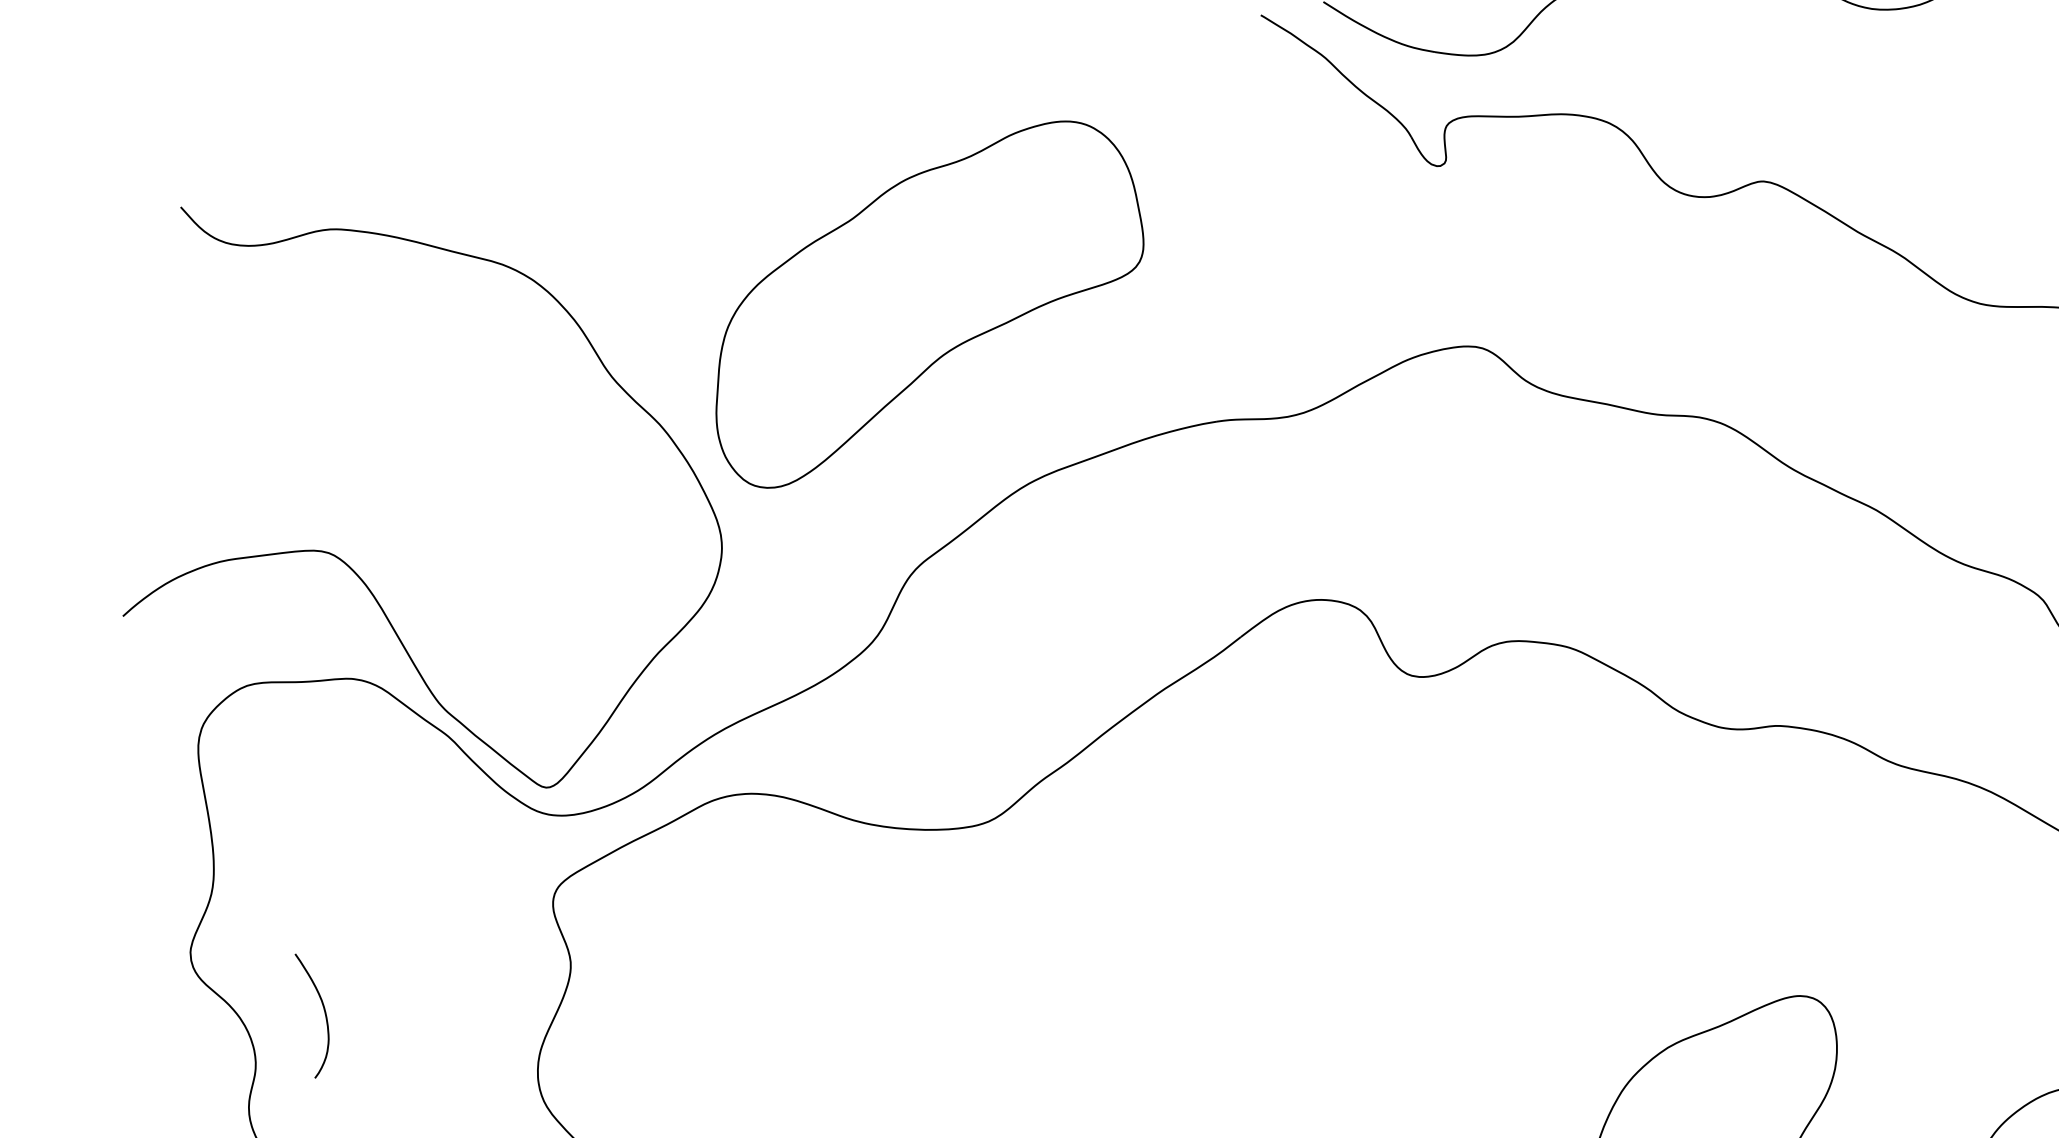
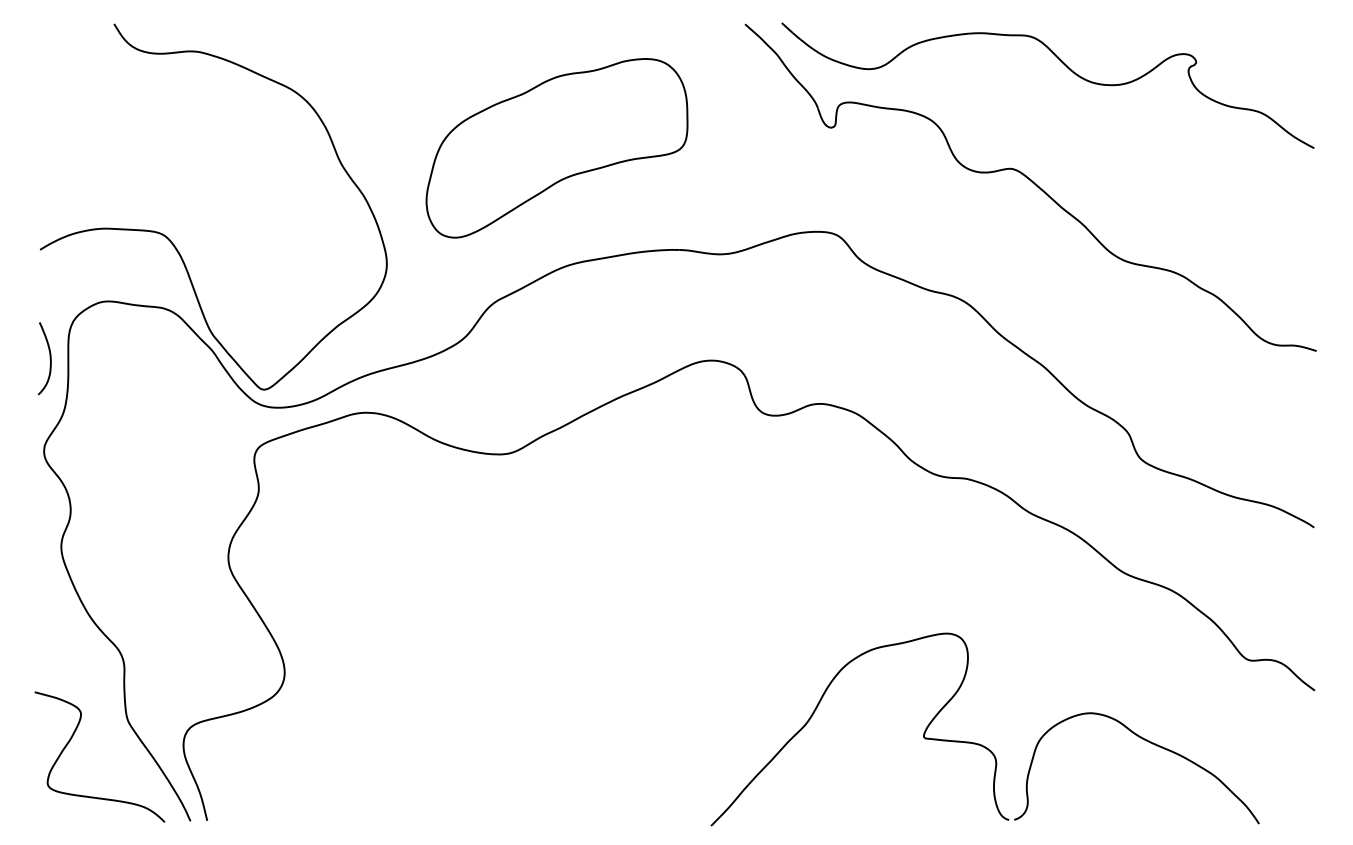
part: (924, 303) -> (556, 148), moved
curve: (323, 1012) -> (49, 358), moved

